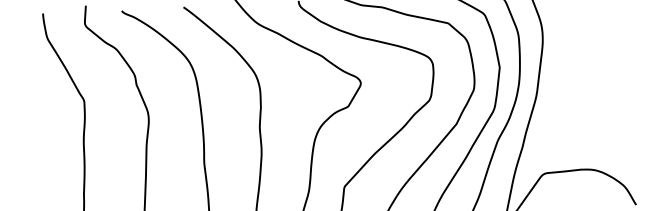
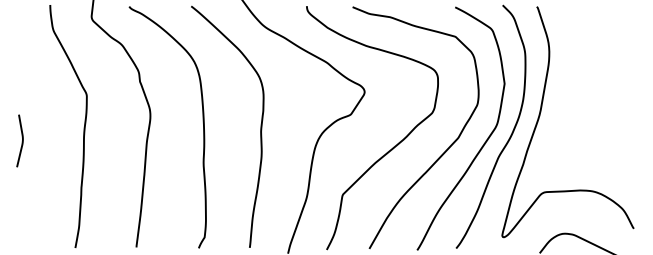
curve: (21, 151) -> (21, 141), added

